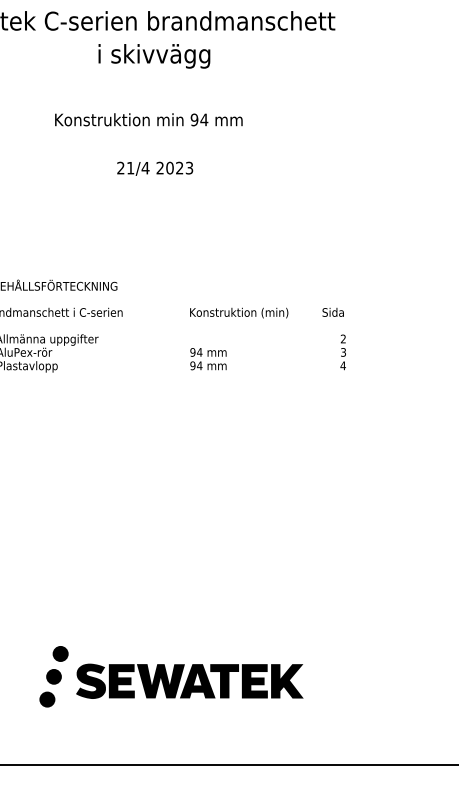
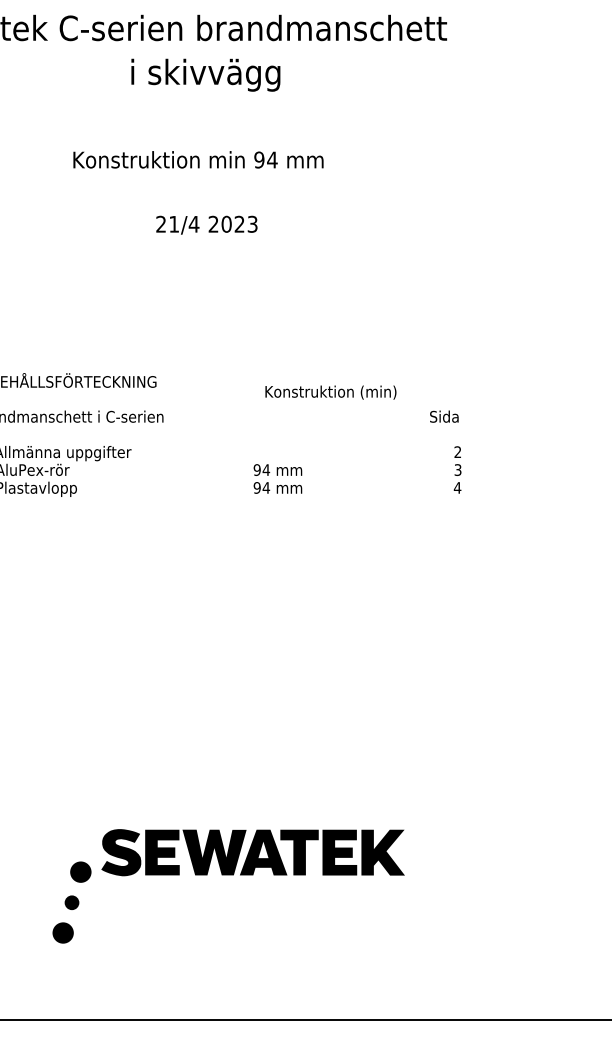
text: (238, 313) -> (330, 392), moved
part: (53, 676) -> (71, 902), size x0.7
part: (189, 681) -> (252, 852), moved

